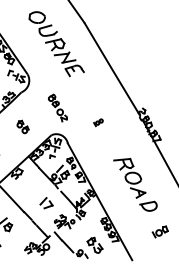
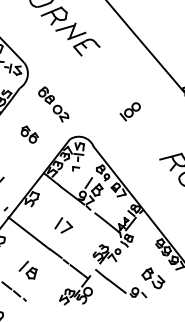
part: (57, 107) -> (52, 103), moved
part: (98, 122) -> (130, 111), size x1.67
part: (46, 203) -> (63, 225), moved

